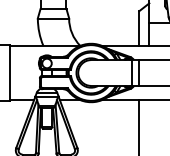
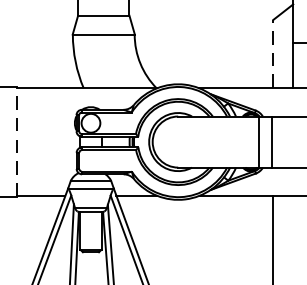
line: (139, 28) -> (273, 54), solid -> dashed
line: (9, 73) -> (16, 143), solid -> dashed

